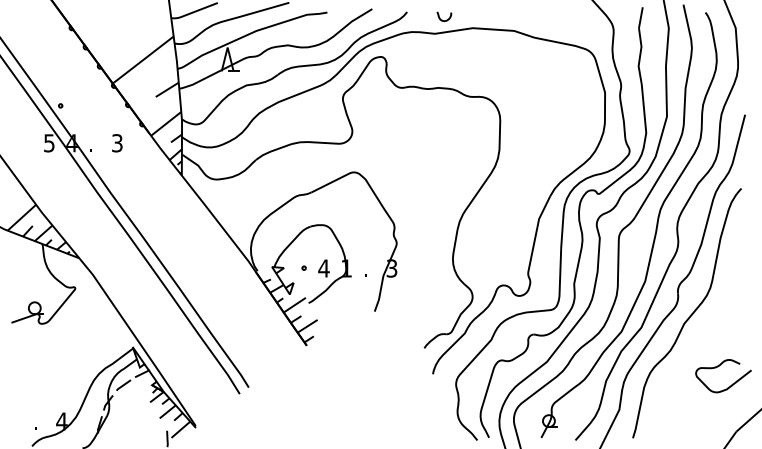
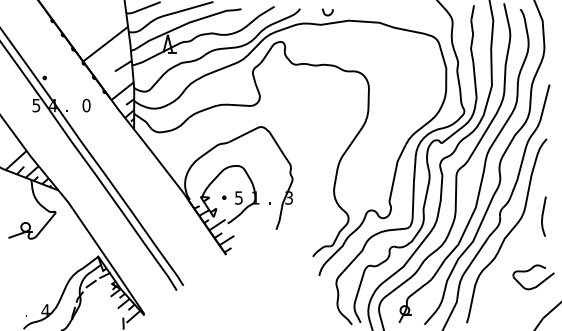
text: (117, 143) -> (86, 105), 3 -> 0
text: (323, 267) -> (238, 197), 4 -> 5
curve: (736, 293) -> (543, 216), added

